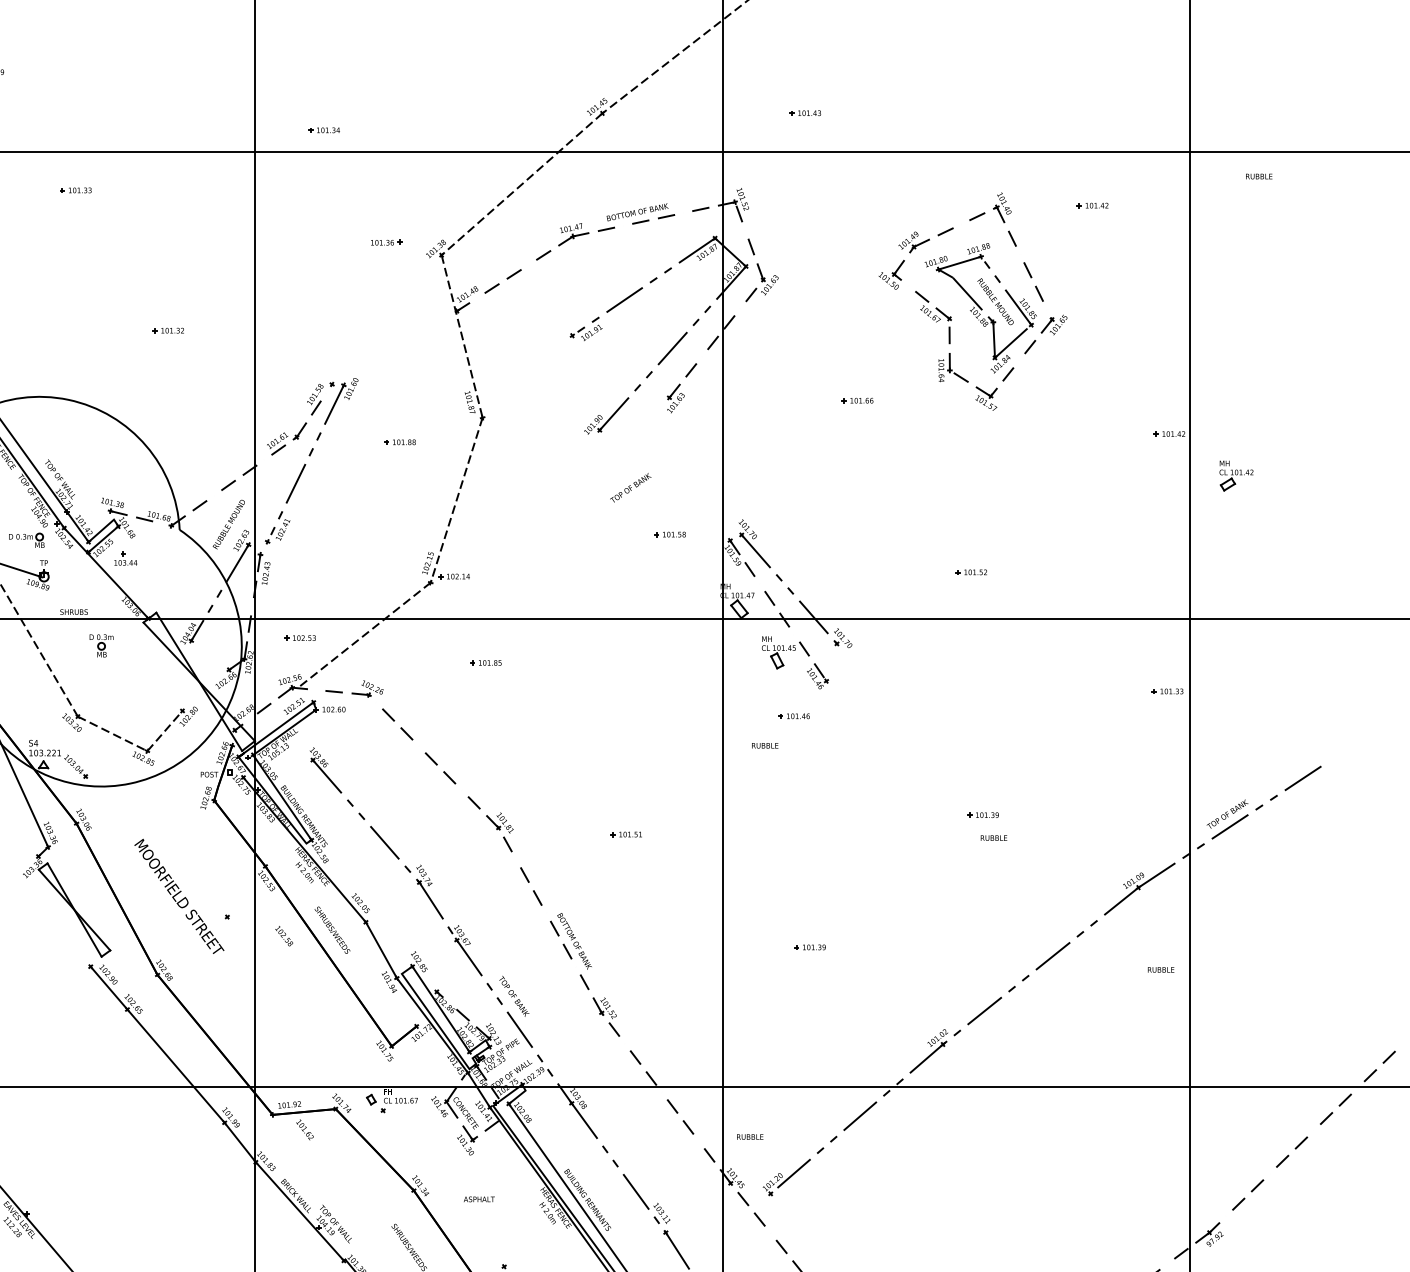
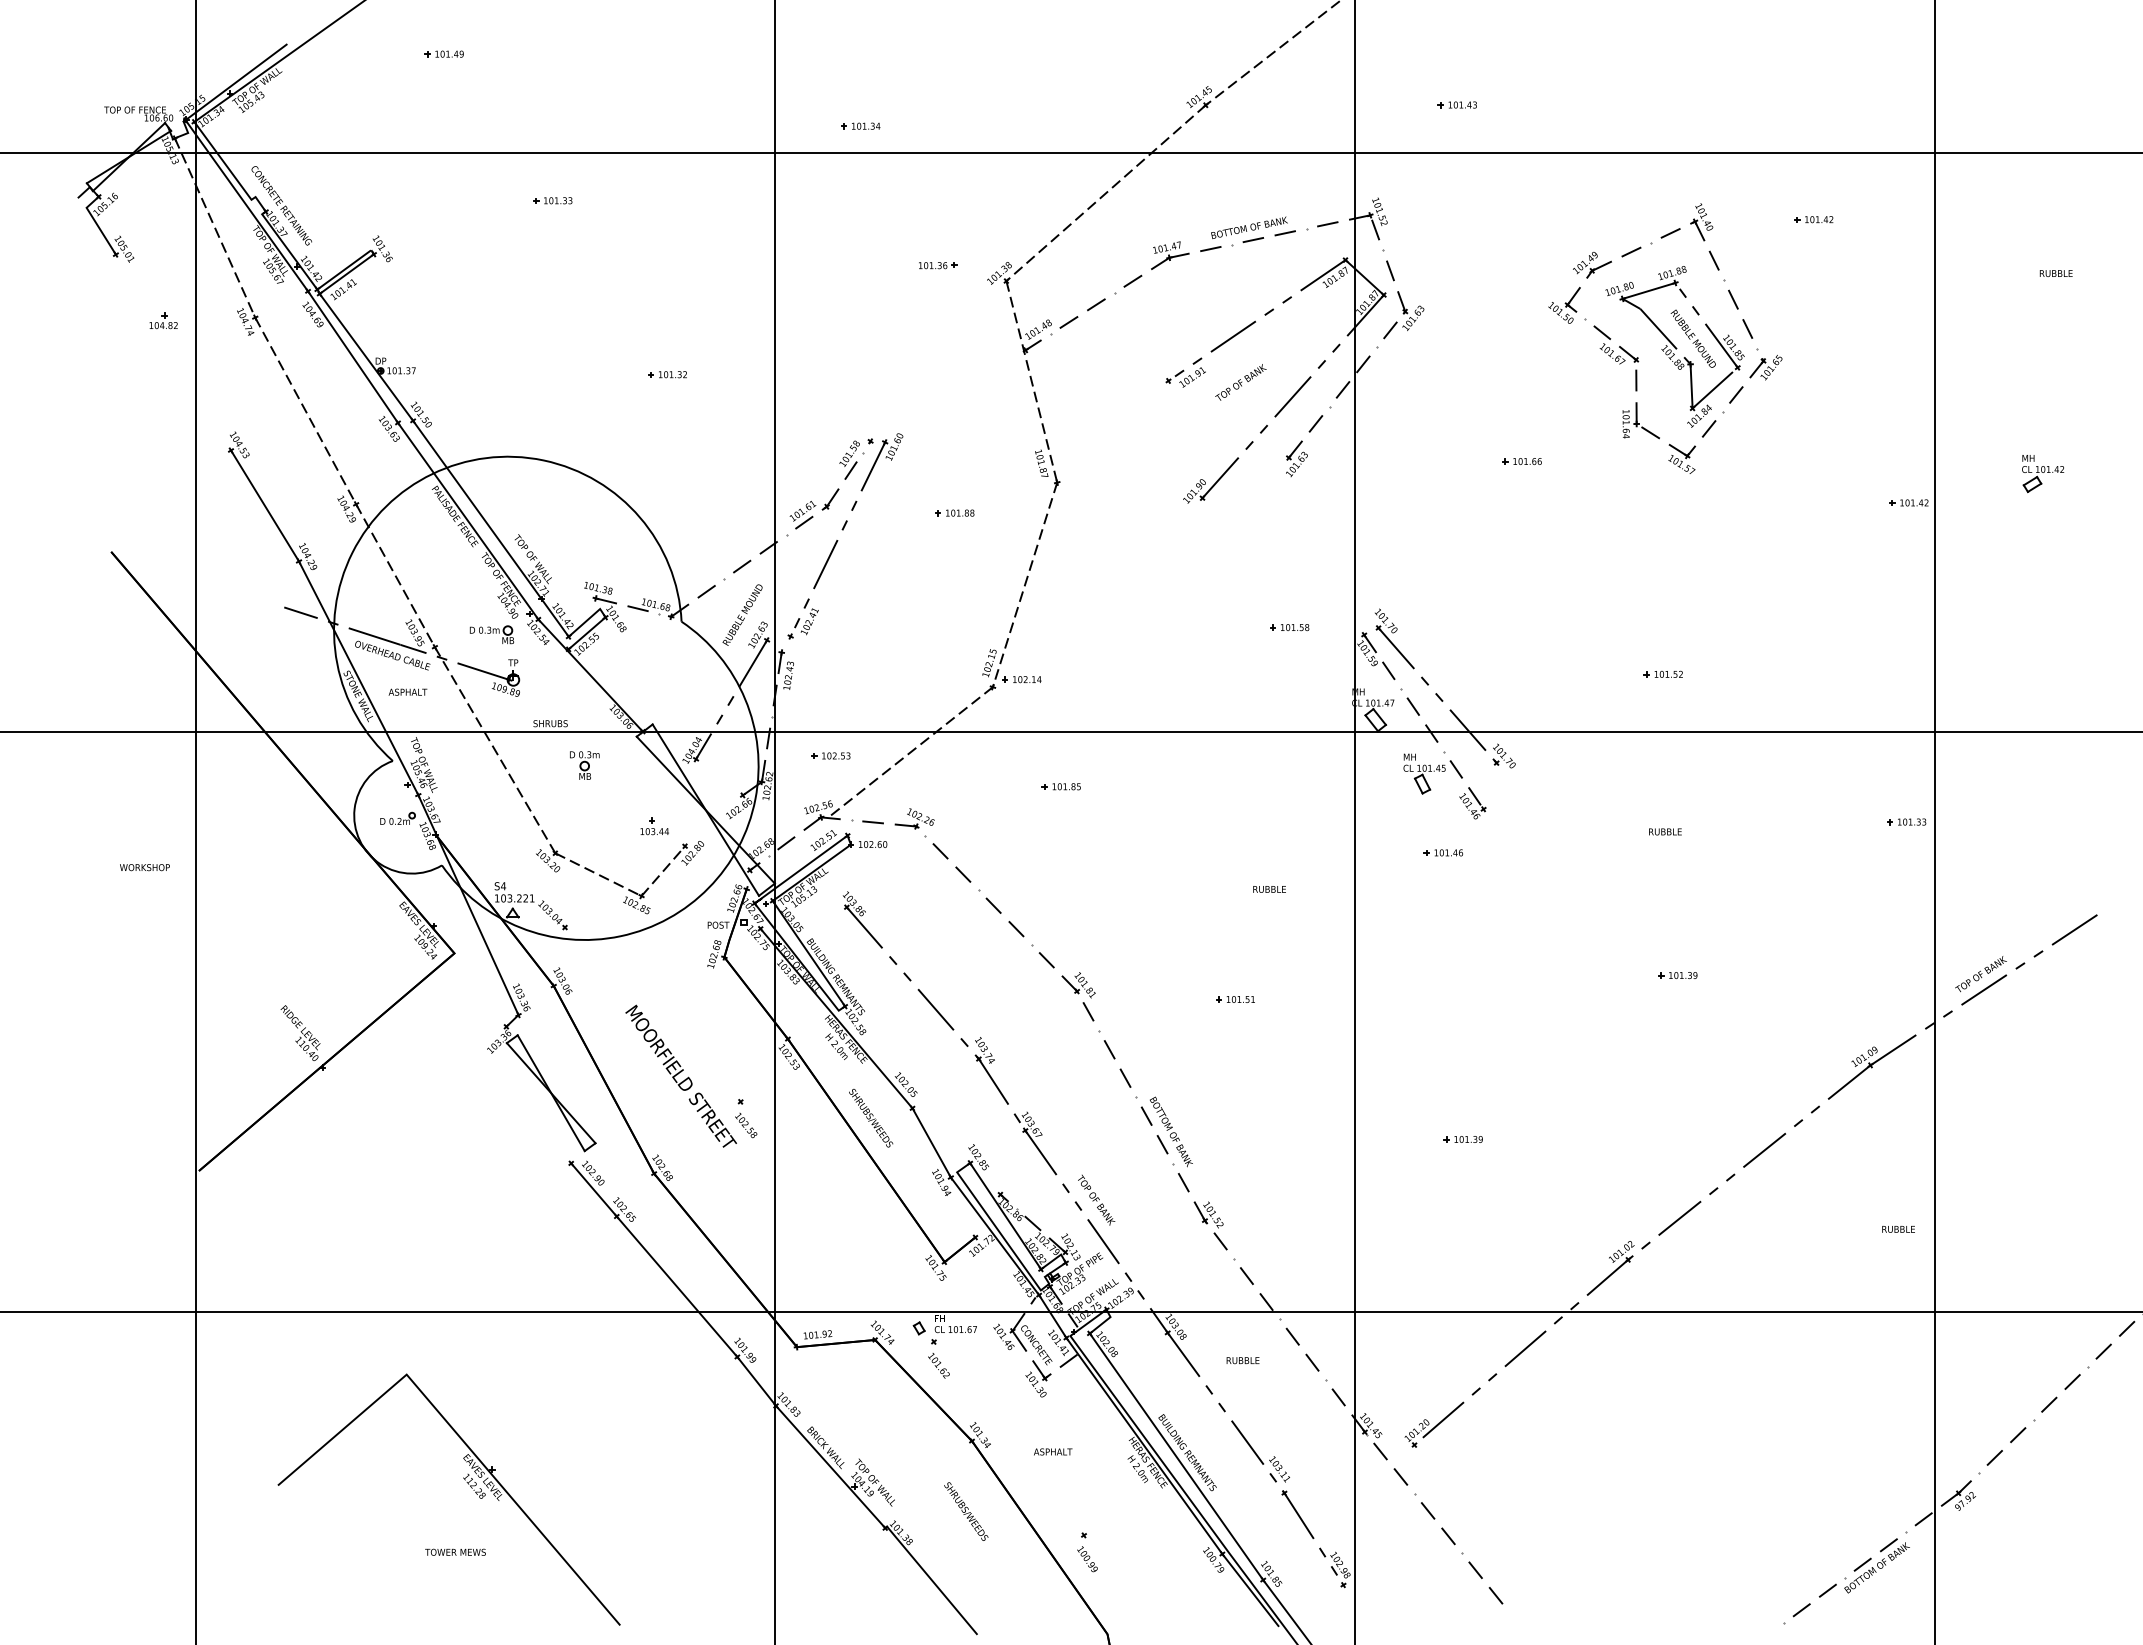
text: (1258, 176) -> (2055, 273), moved
part: (1236, 476) -> (2043, 474), moved
text: (630, 487) -> (1240, 382), moved
part: (125, 558) -> (654, 826), moved
text: (765, 745) -> (1269, 889), moved
text: (994, 837) -> (1665, 831), moved
text: (284, 936) -> (746, 1125), moved
text: (1161, 970) -> (1898, 1229), moved
text: (304, 1129) -> (938, 1365), moved
text: (749, 1136) -> (1242, 1360), moved

